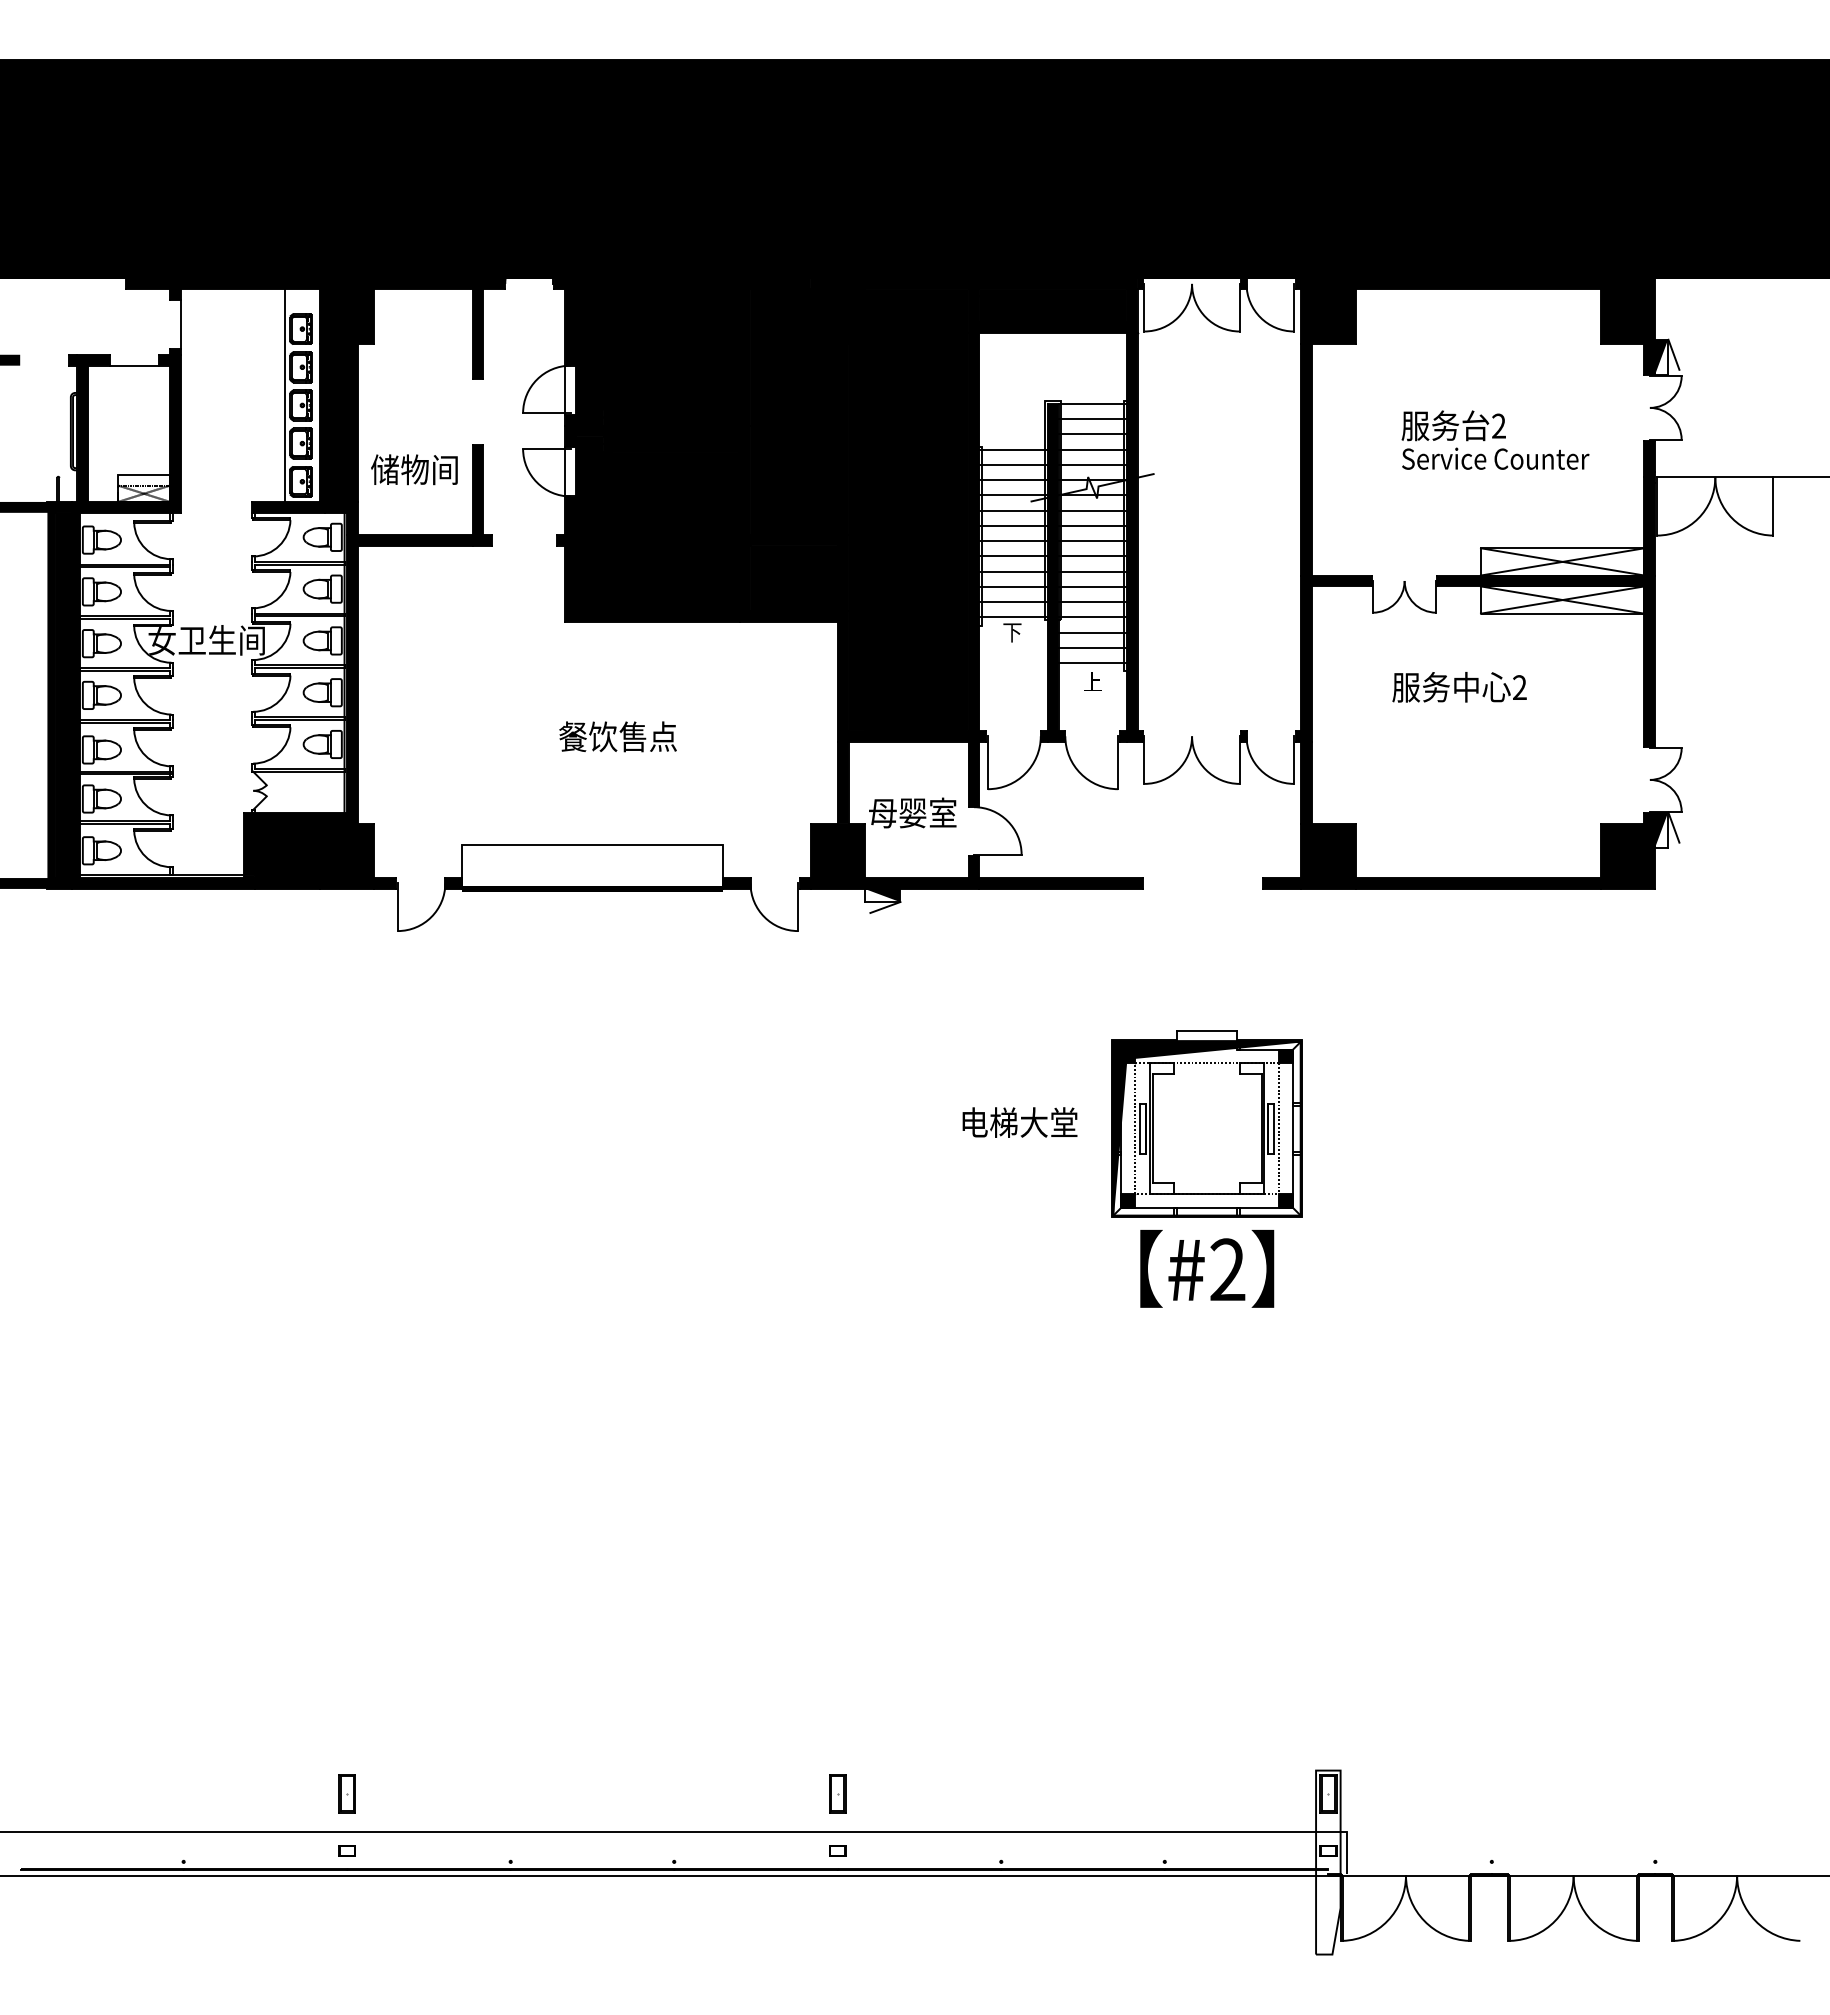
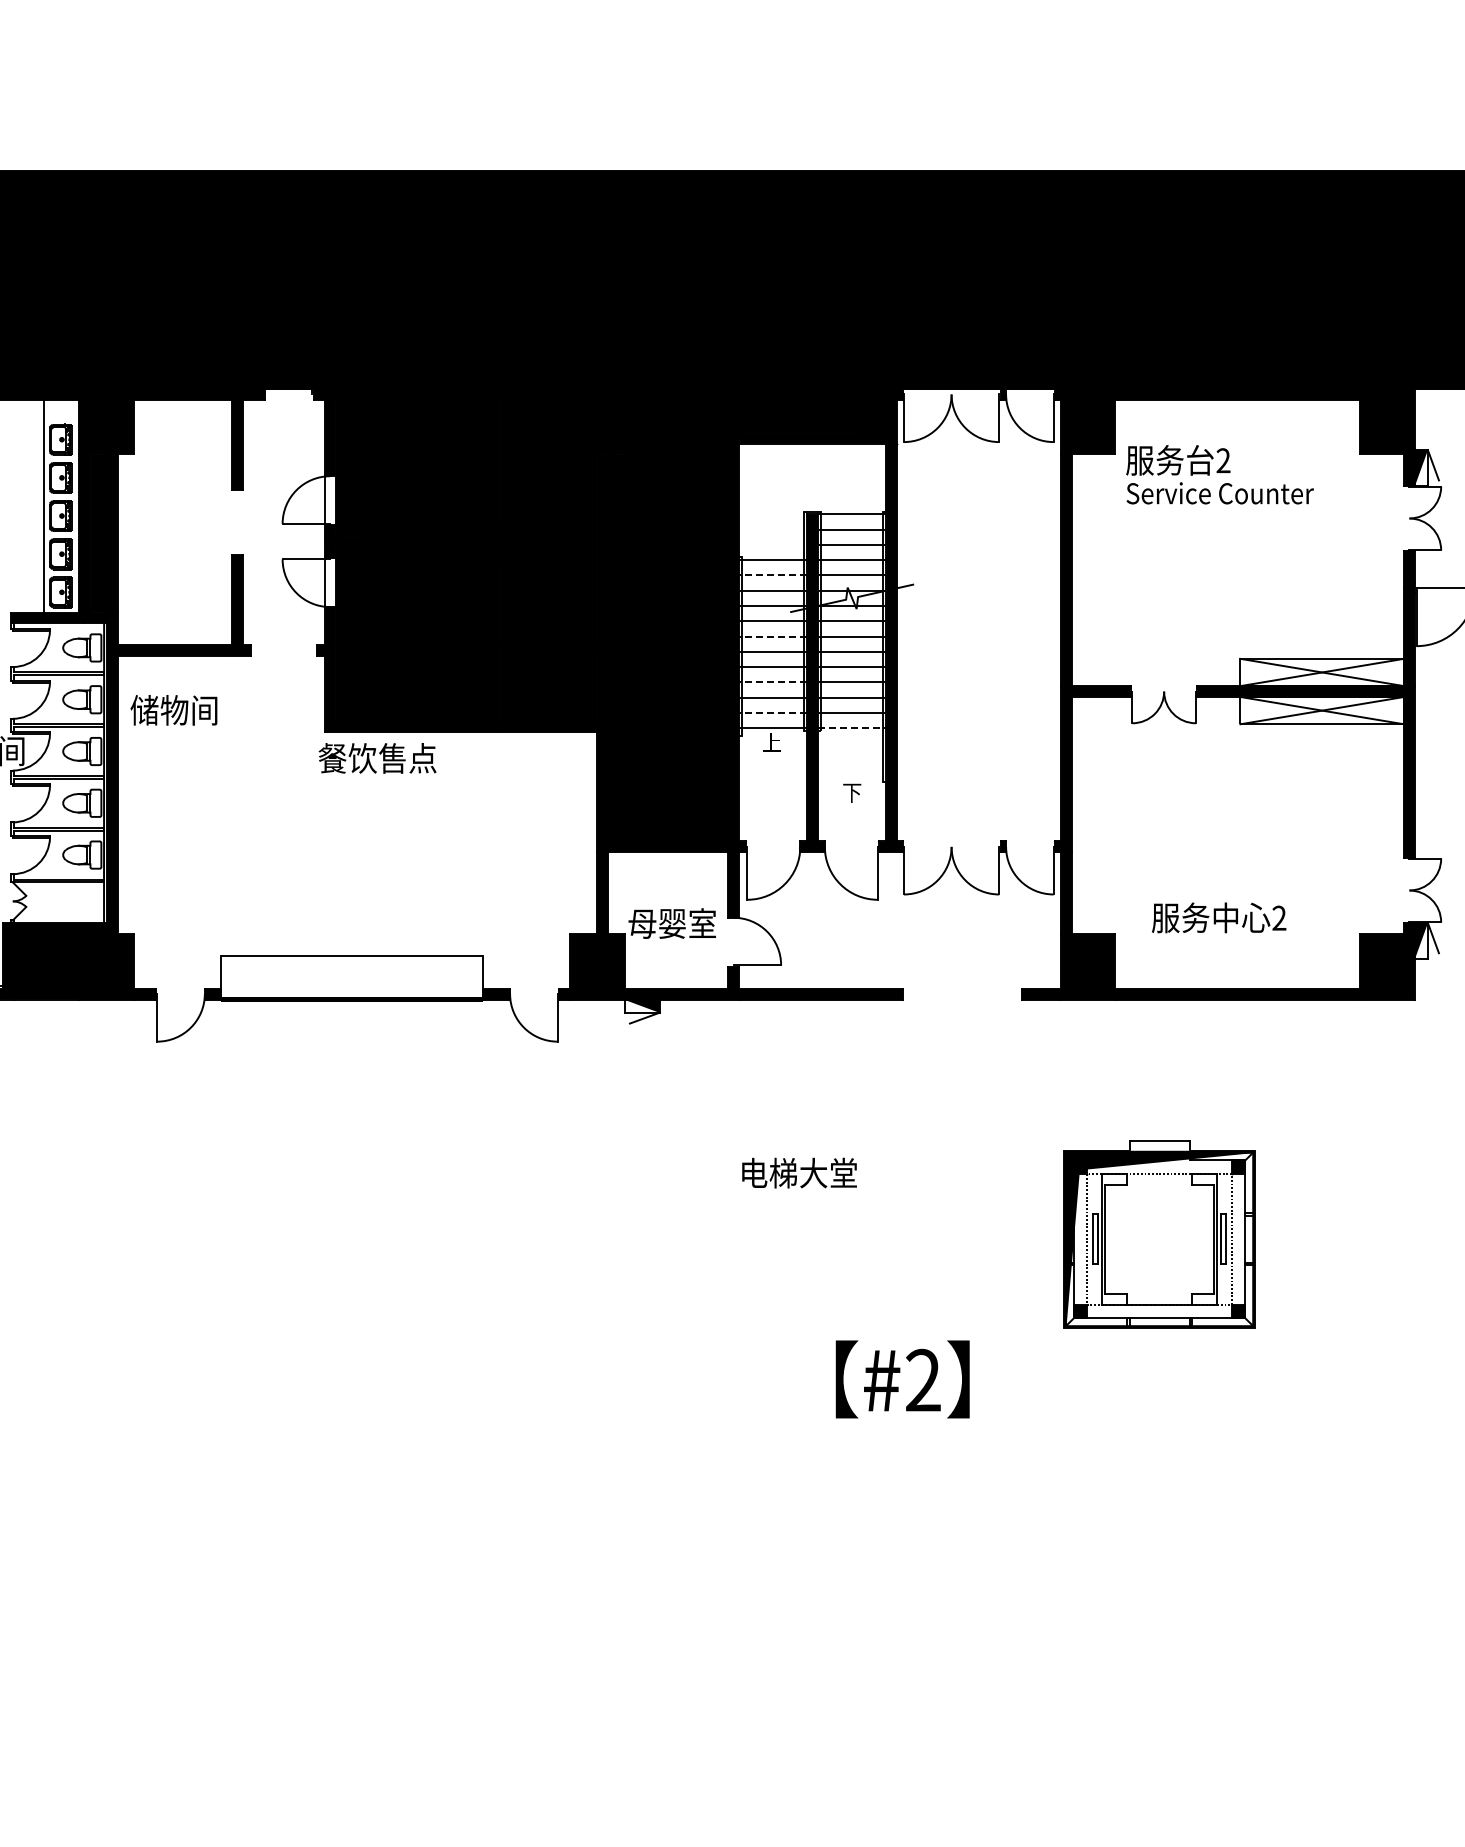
text: (1495, 439) -> (1220, 474), moved
line: (1013, 464) -> (773, 575), solid -> dashed
text: (414, 469) -> (174, 710), moved
line: (1013, 525) -> (773, 636), solid -> dashed
line: (1013, 571) -> (773, 682), solid -> dashed
line: (1013, 602) -> (773, 713), solid -> dashed
line: (1093, 617) -> (853, 728), solid -> dashed
text: (1012, 632) -> (772, 743), 下 -> 上
line: (1092, 632) -> (852, 743), removed
line: (1092, 648) -> (852, 759), removed
line: (1092, 663) -> (852, 774), removed
text: (1092, 682) -> (852, 793), 上 -> 下
text: (1459, 687) -> (1219, 918), moved
text: (617, 736) -> (377, 758), moved
text: (1019, 1122) -> (799, 1173), moved
part: (1206, 1123) -> (1159, 1234), moved
text: (1207, 1268) -> (903, 1379), moved

